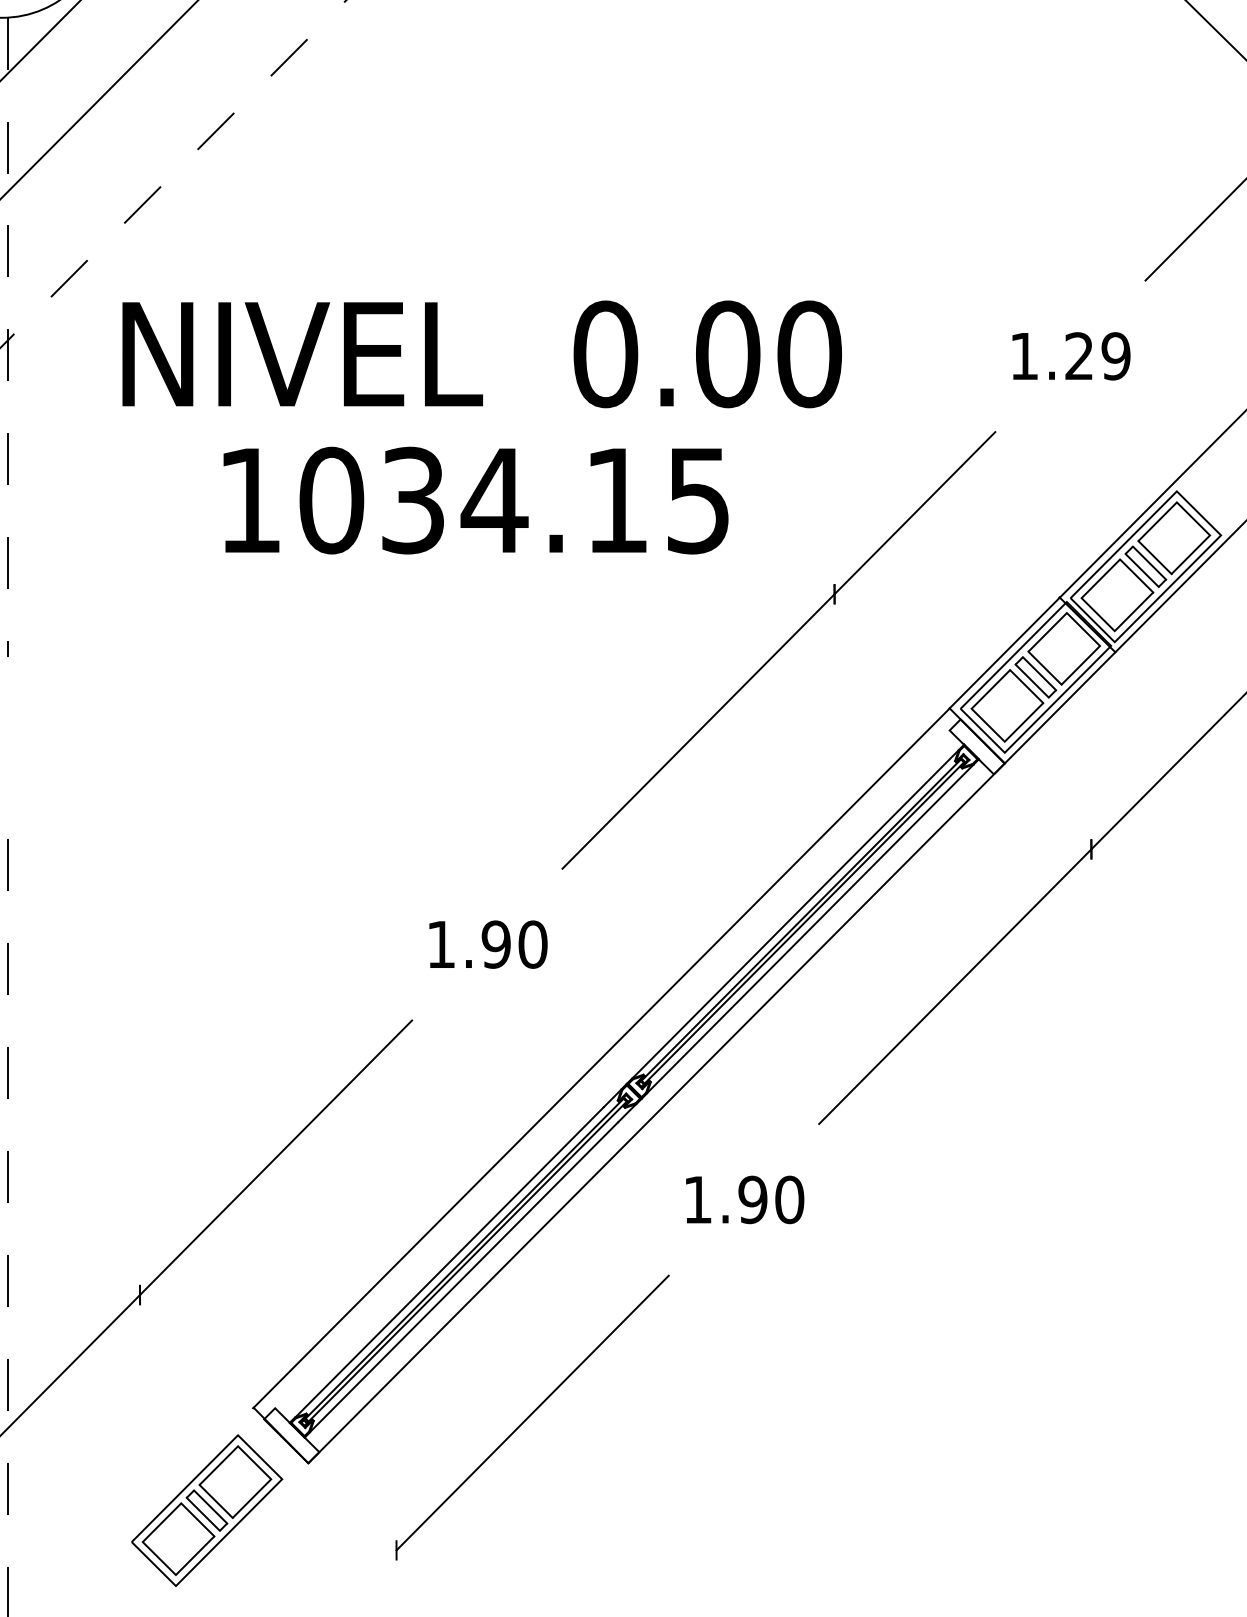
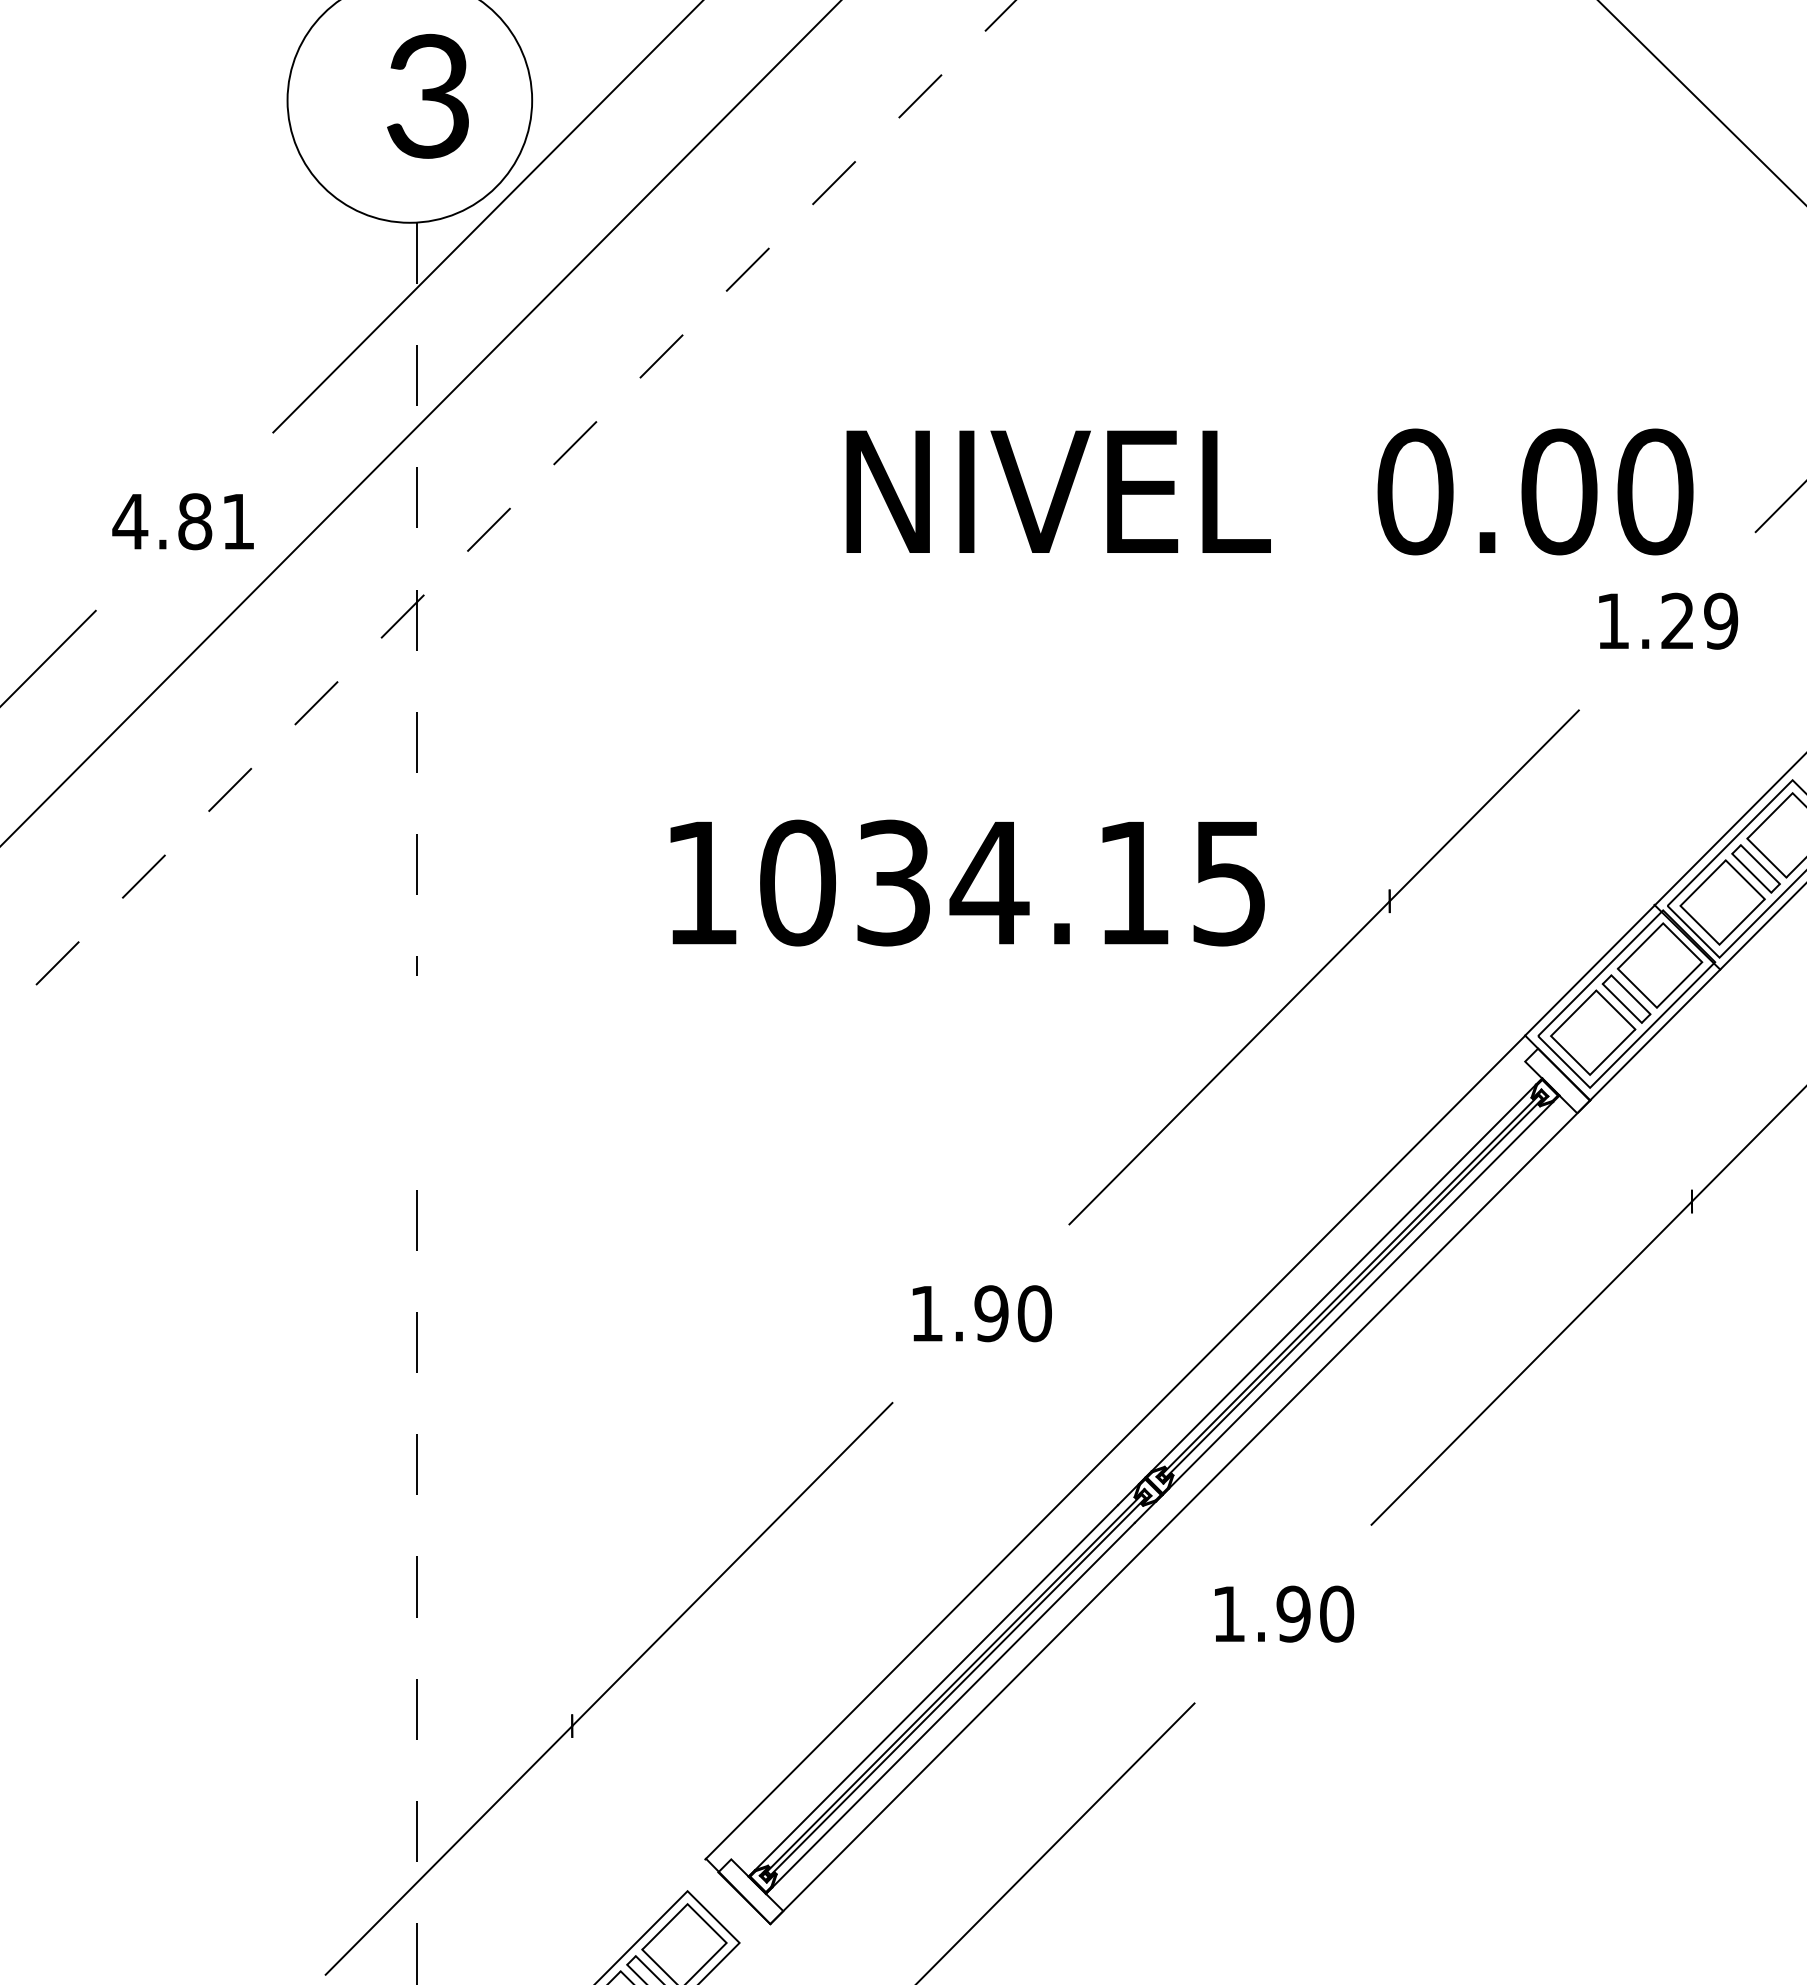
text: (481, 353) -> (1269, 491), moved
text: (475, 500) -> (967, 882), moved

